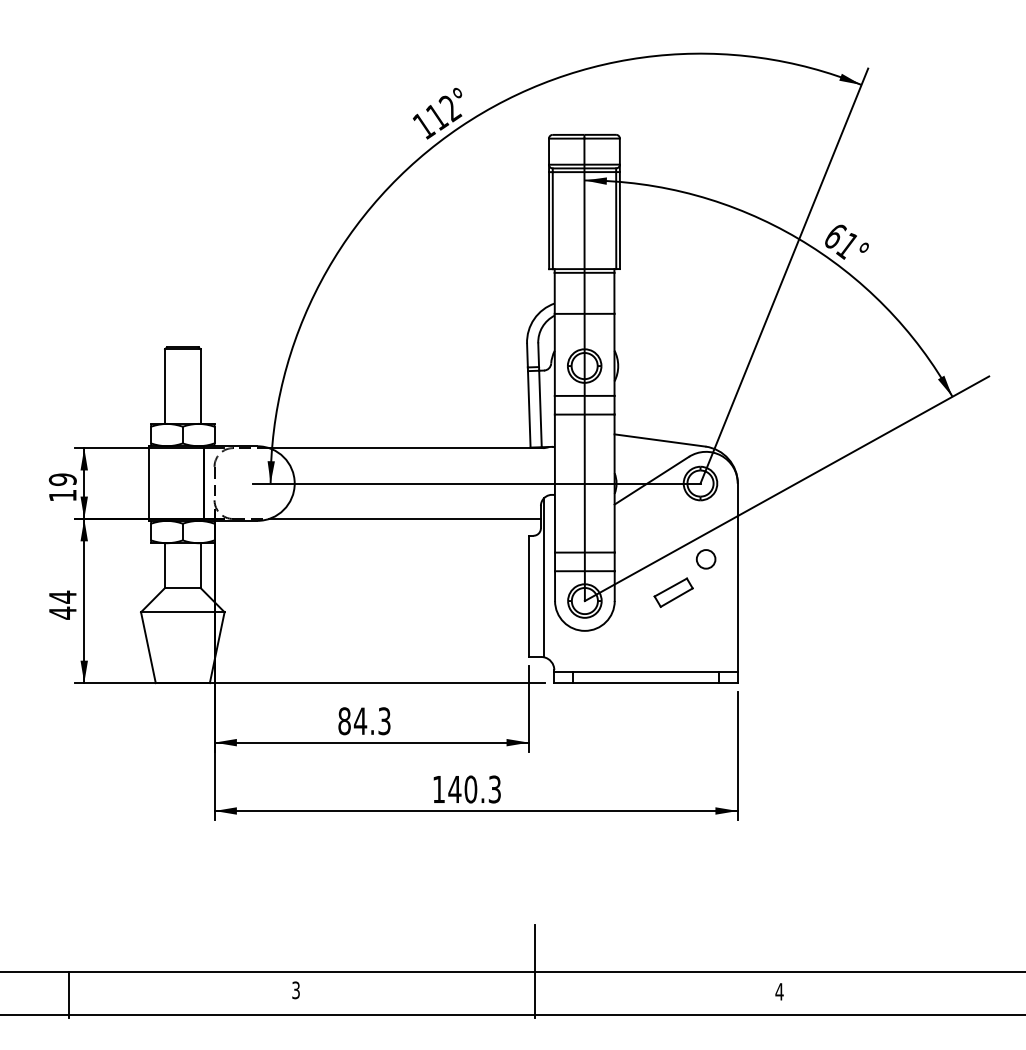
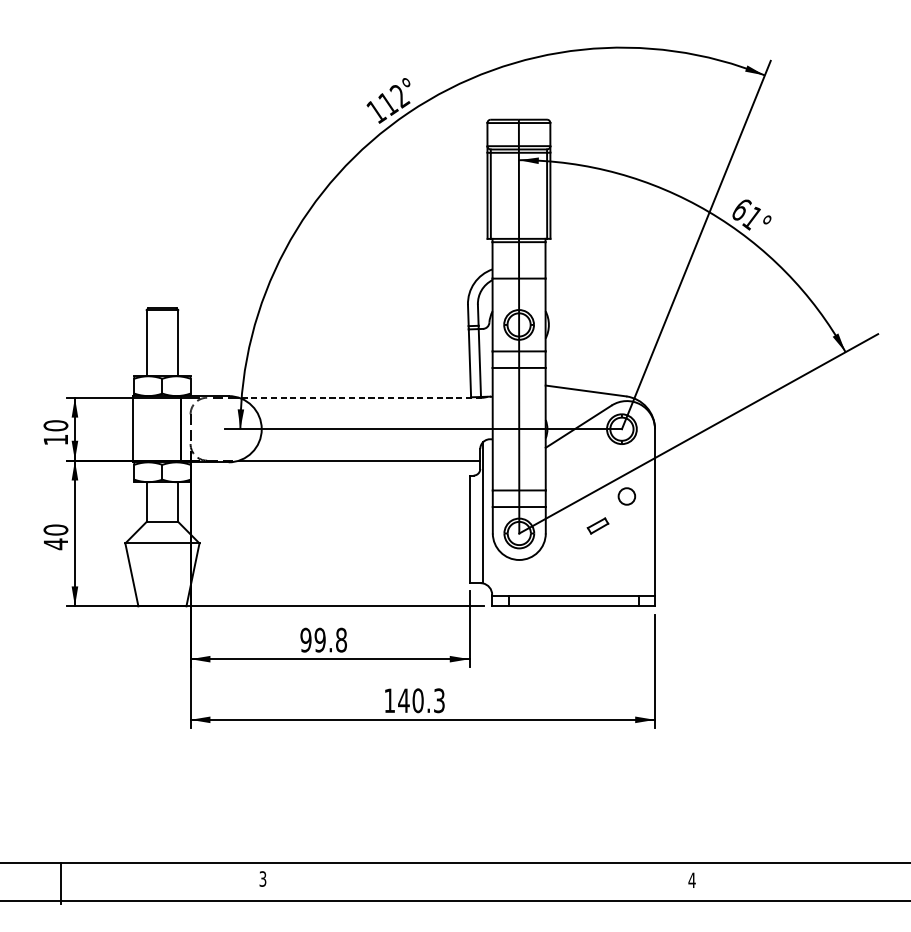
line: (405, 448) -> (360, 398), solid -> dashed
text: (62, 479) -> (55, 425), 19 -> 10
part: (673, 592) -> (597, 525), size x0.6
text: (62, 596) -> (55, 529), 44 -> 40
text: (364, 721) -> (323, 640), 84.3 -> 99.8
line: (534, 971) -> (474, 862), removed

